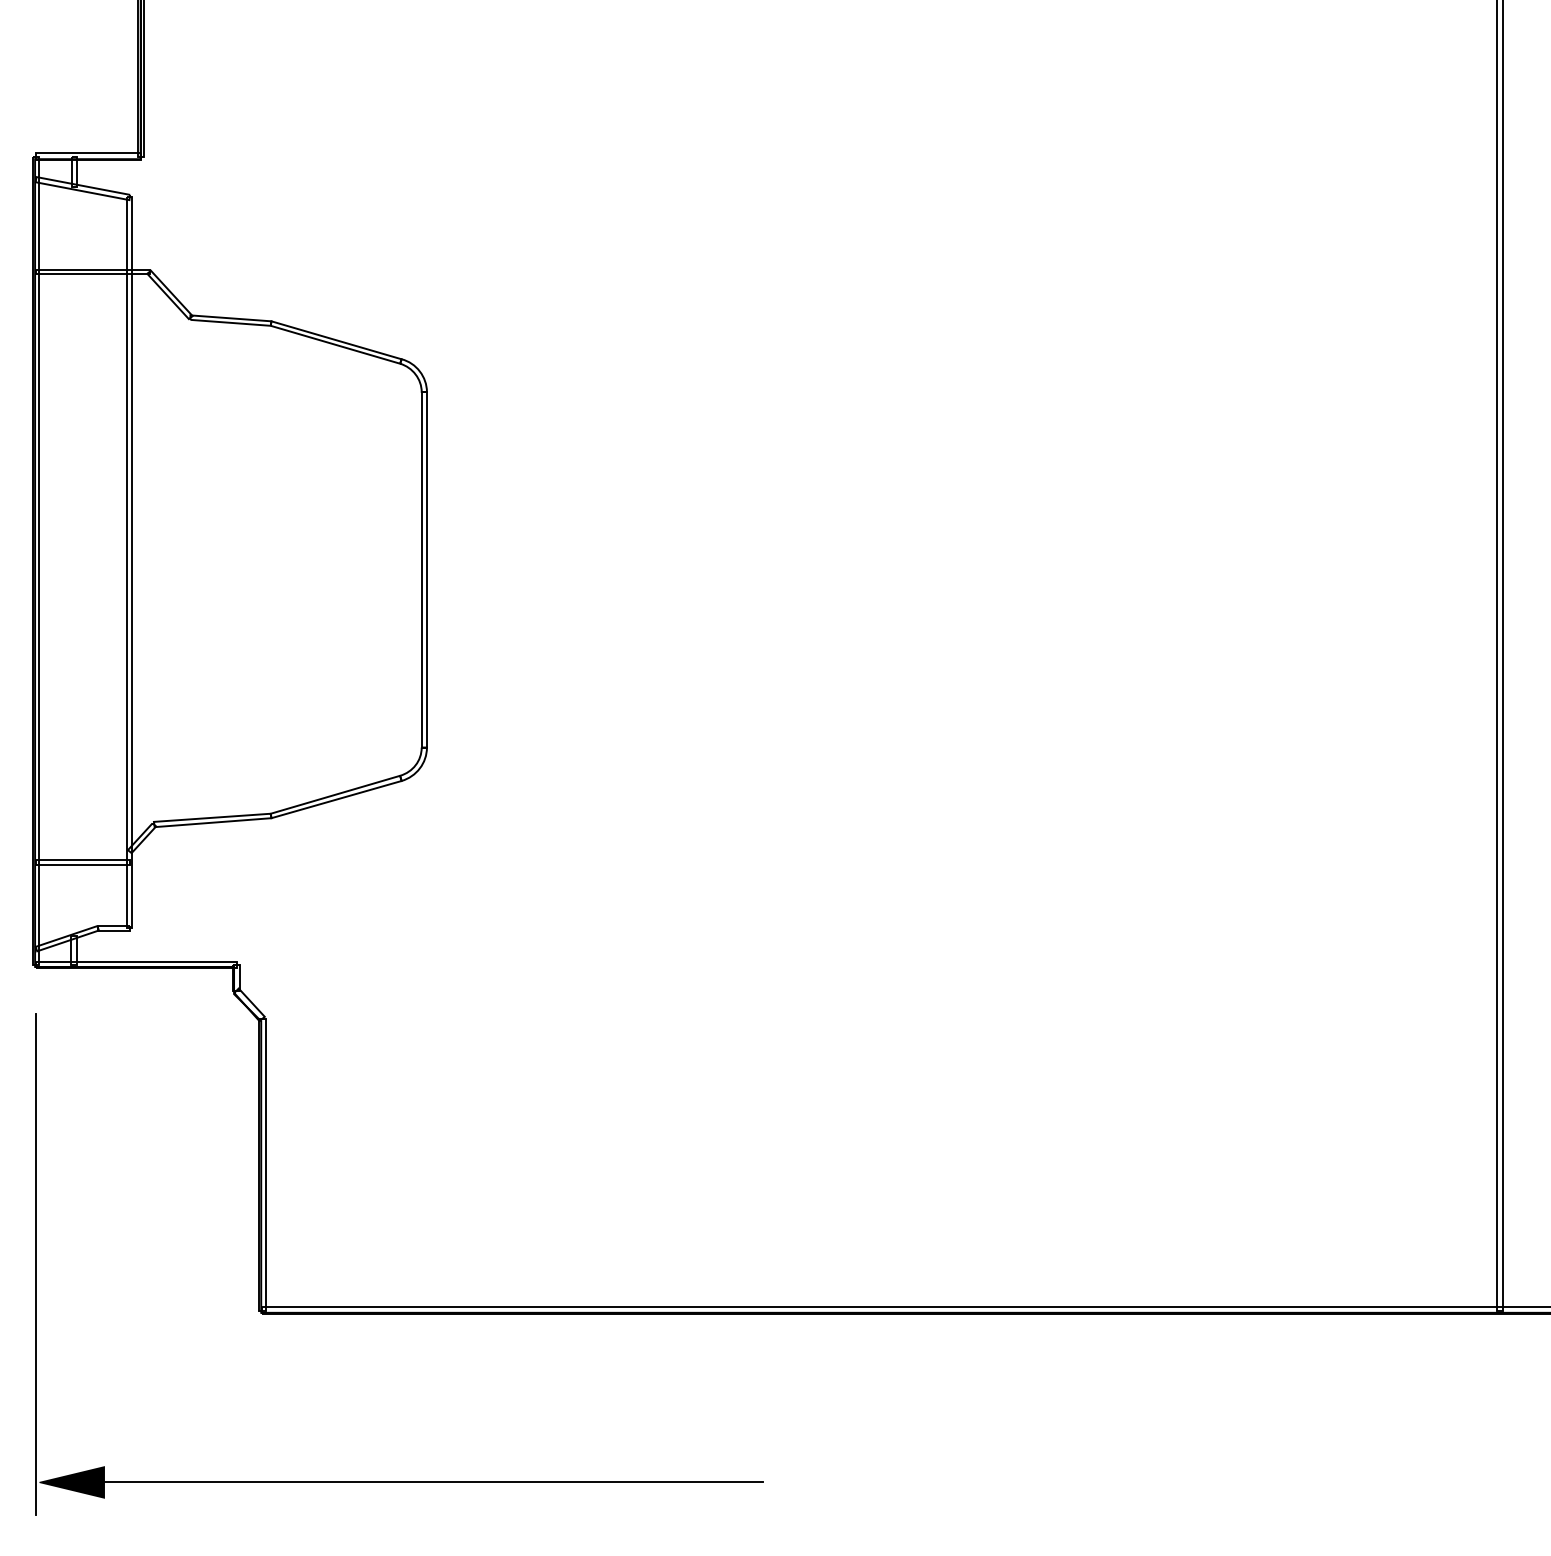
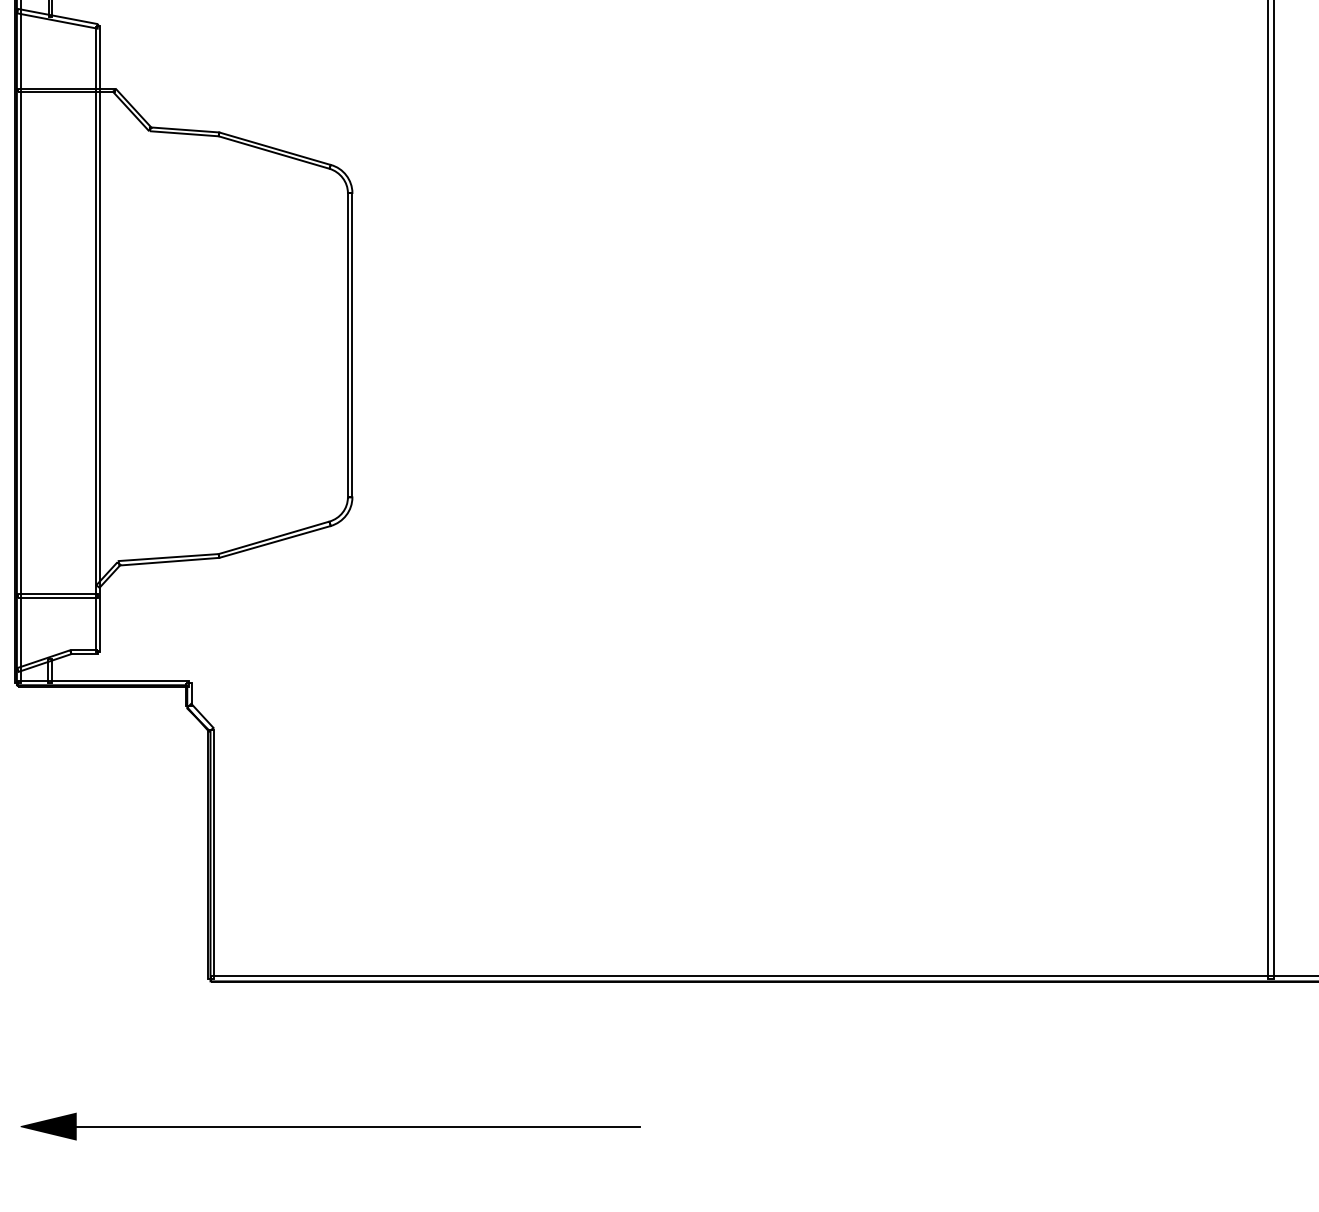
line: (36, 1263) -> (18, 939), removed

